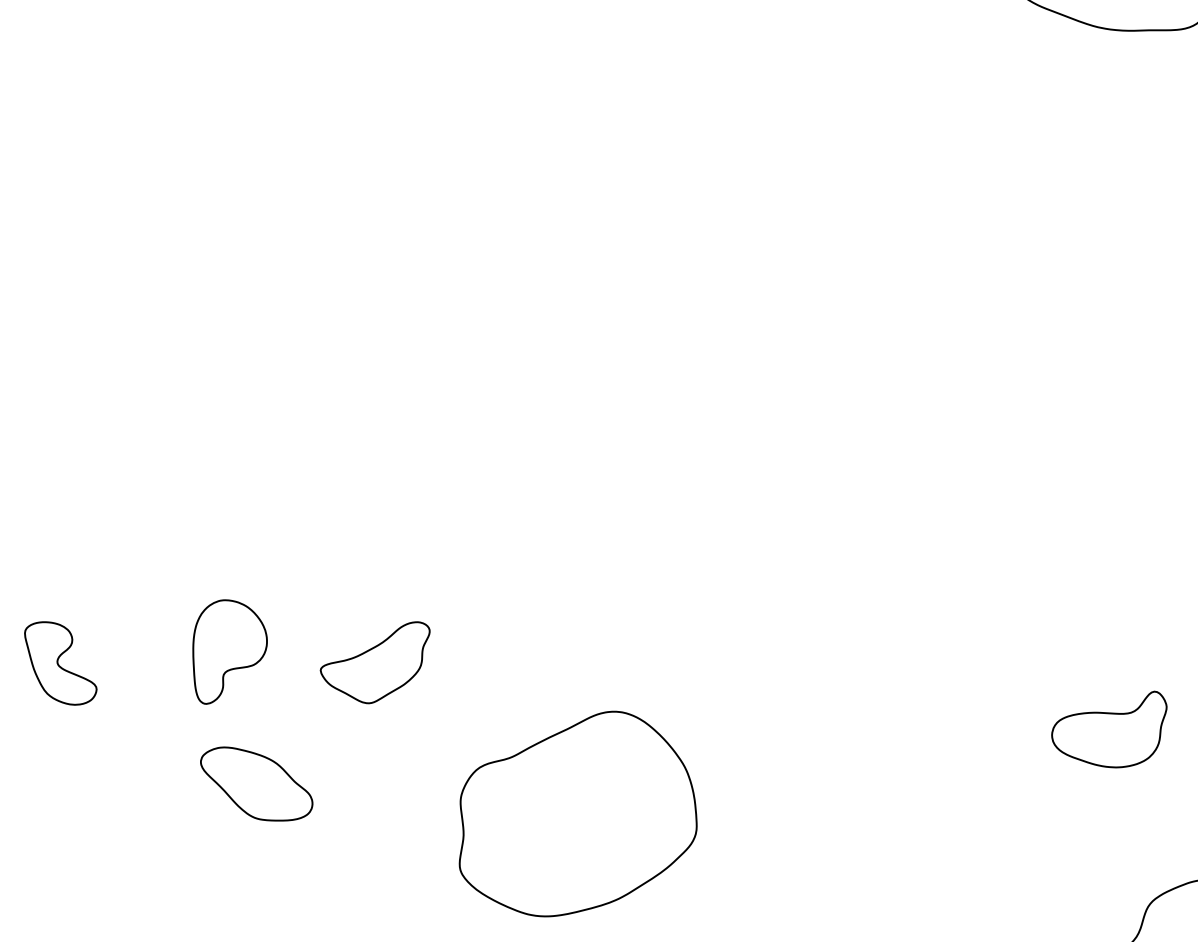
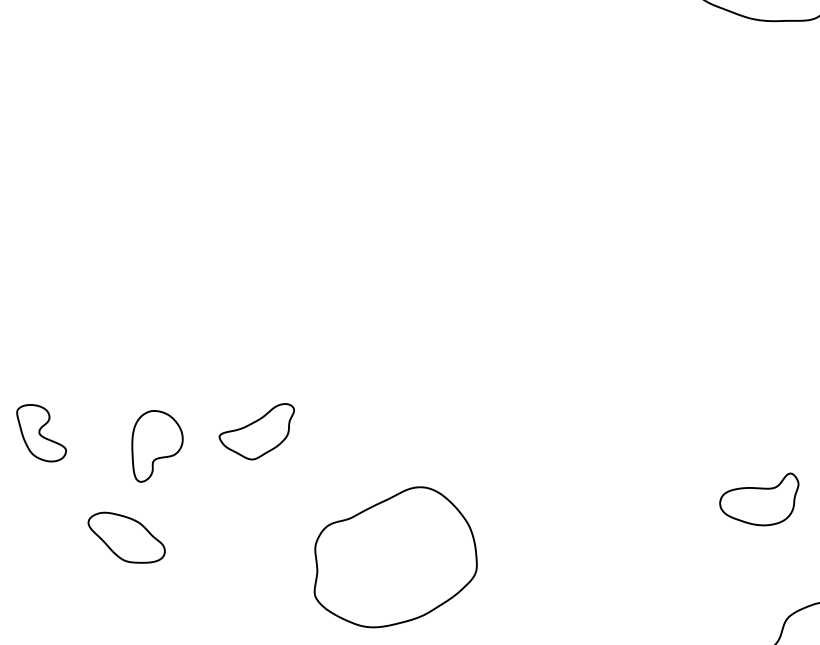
part: (374, 662) -> (256, 431), moved
part: (60, 663) -> (41, 433), moved
part: (256, 783) -> (126, 537), moved

